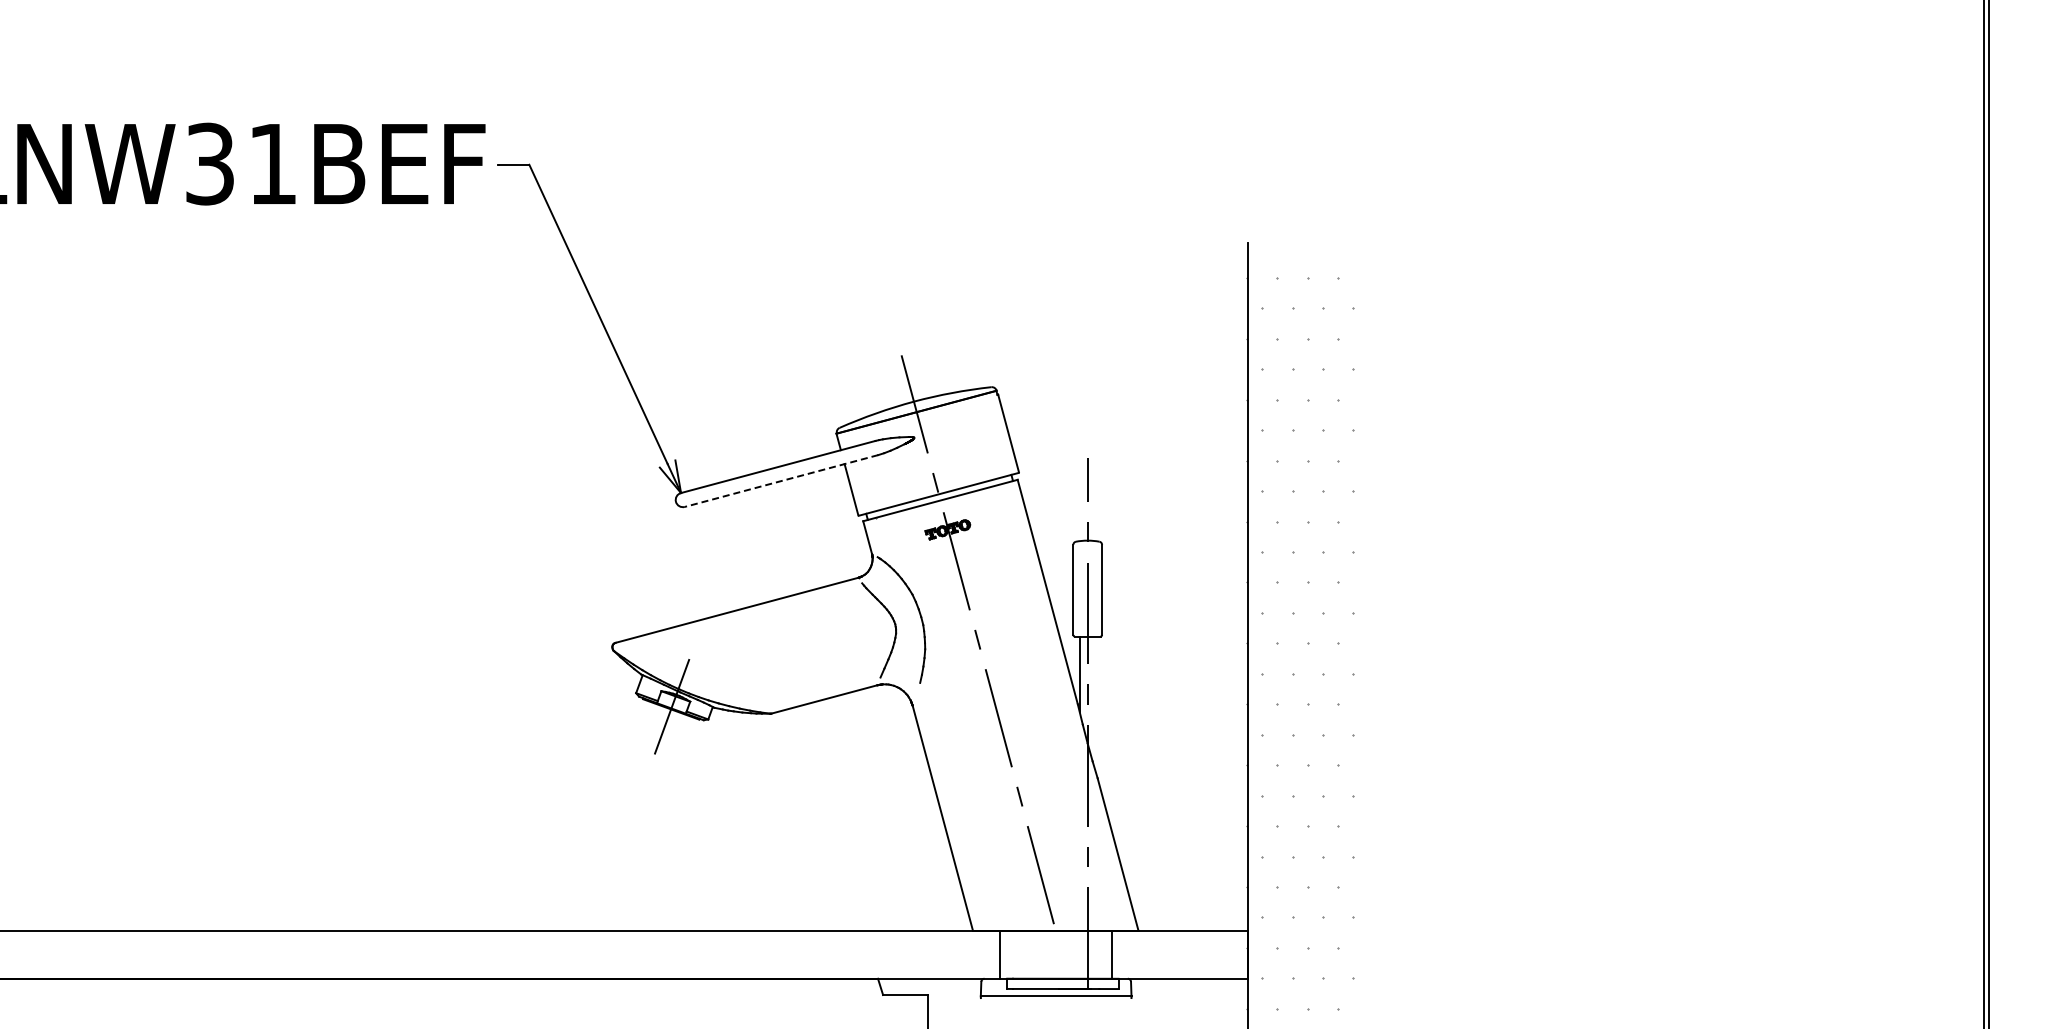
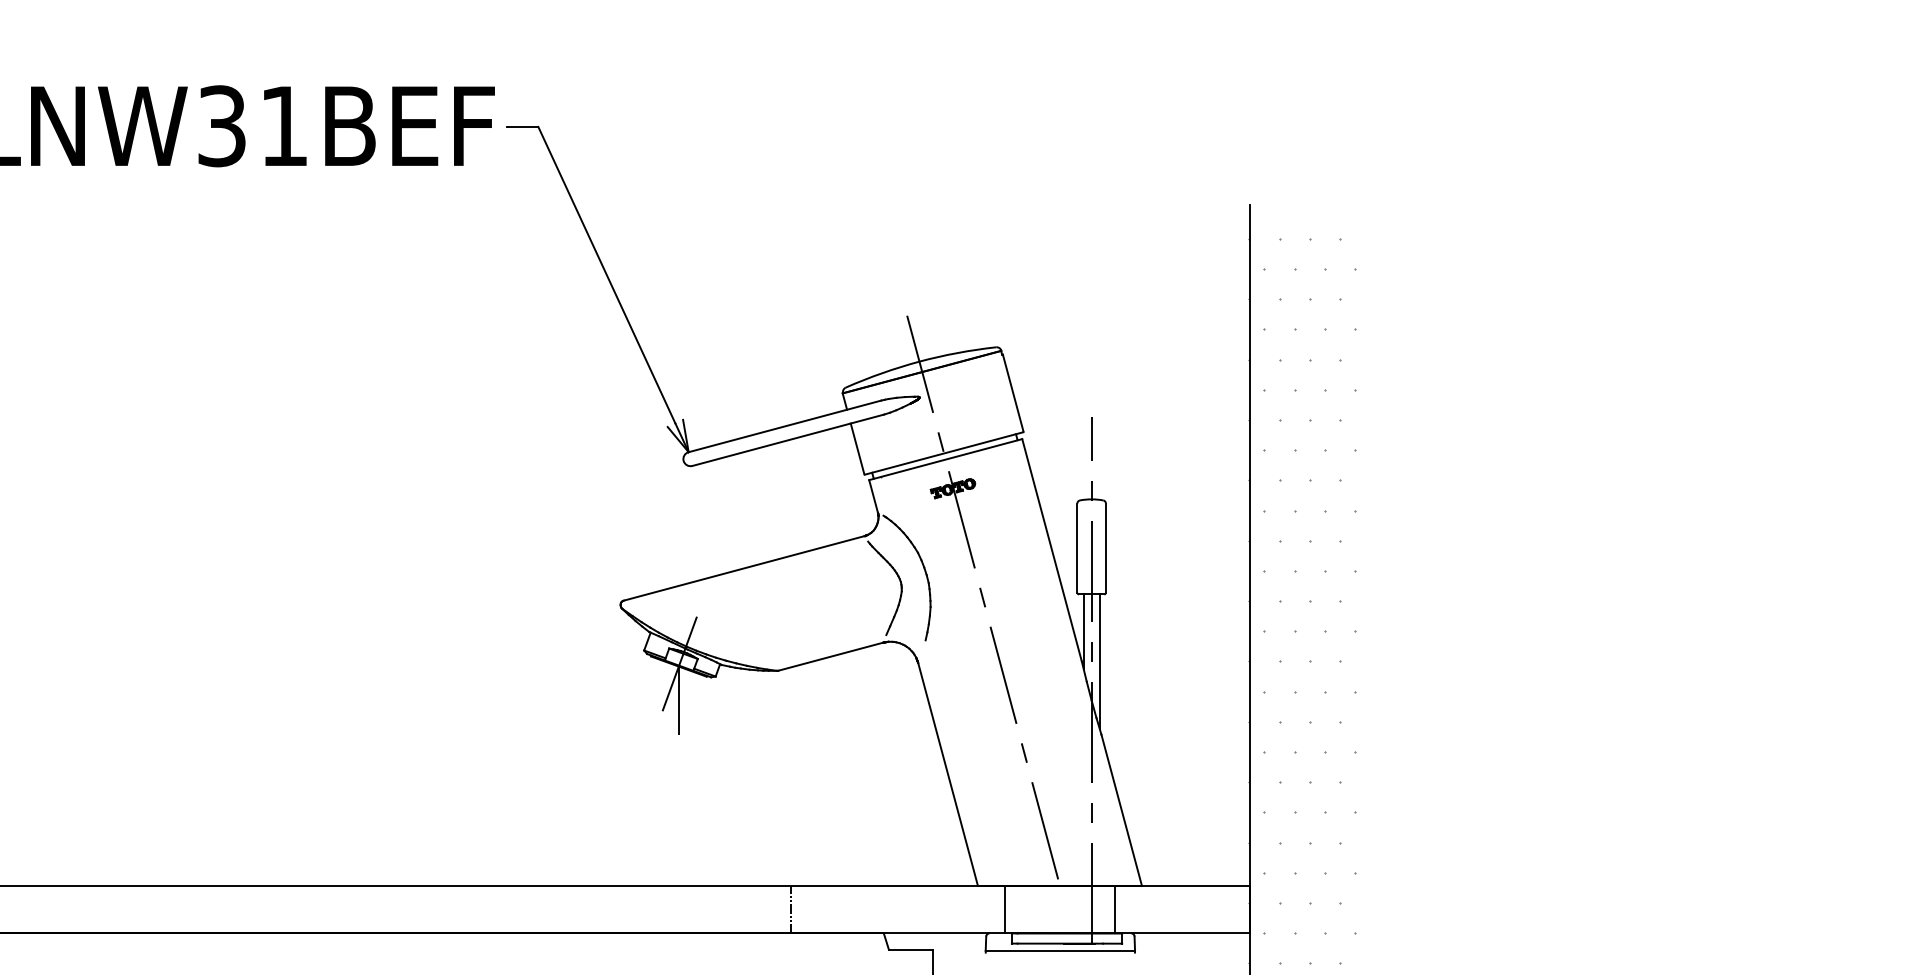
line: (781, 481) -> (788, 440), dashed -> solid
line: (1095, 703) -> (1099, 660), added
line: (671, 743) -> (679, 700), added
line: (783, 954) -> (790, 909), added

